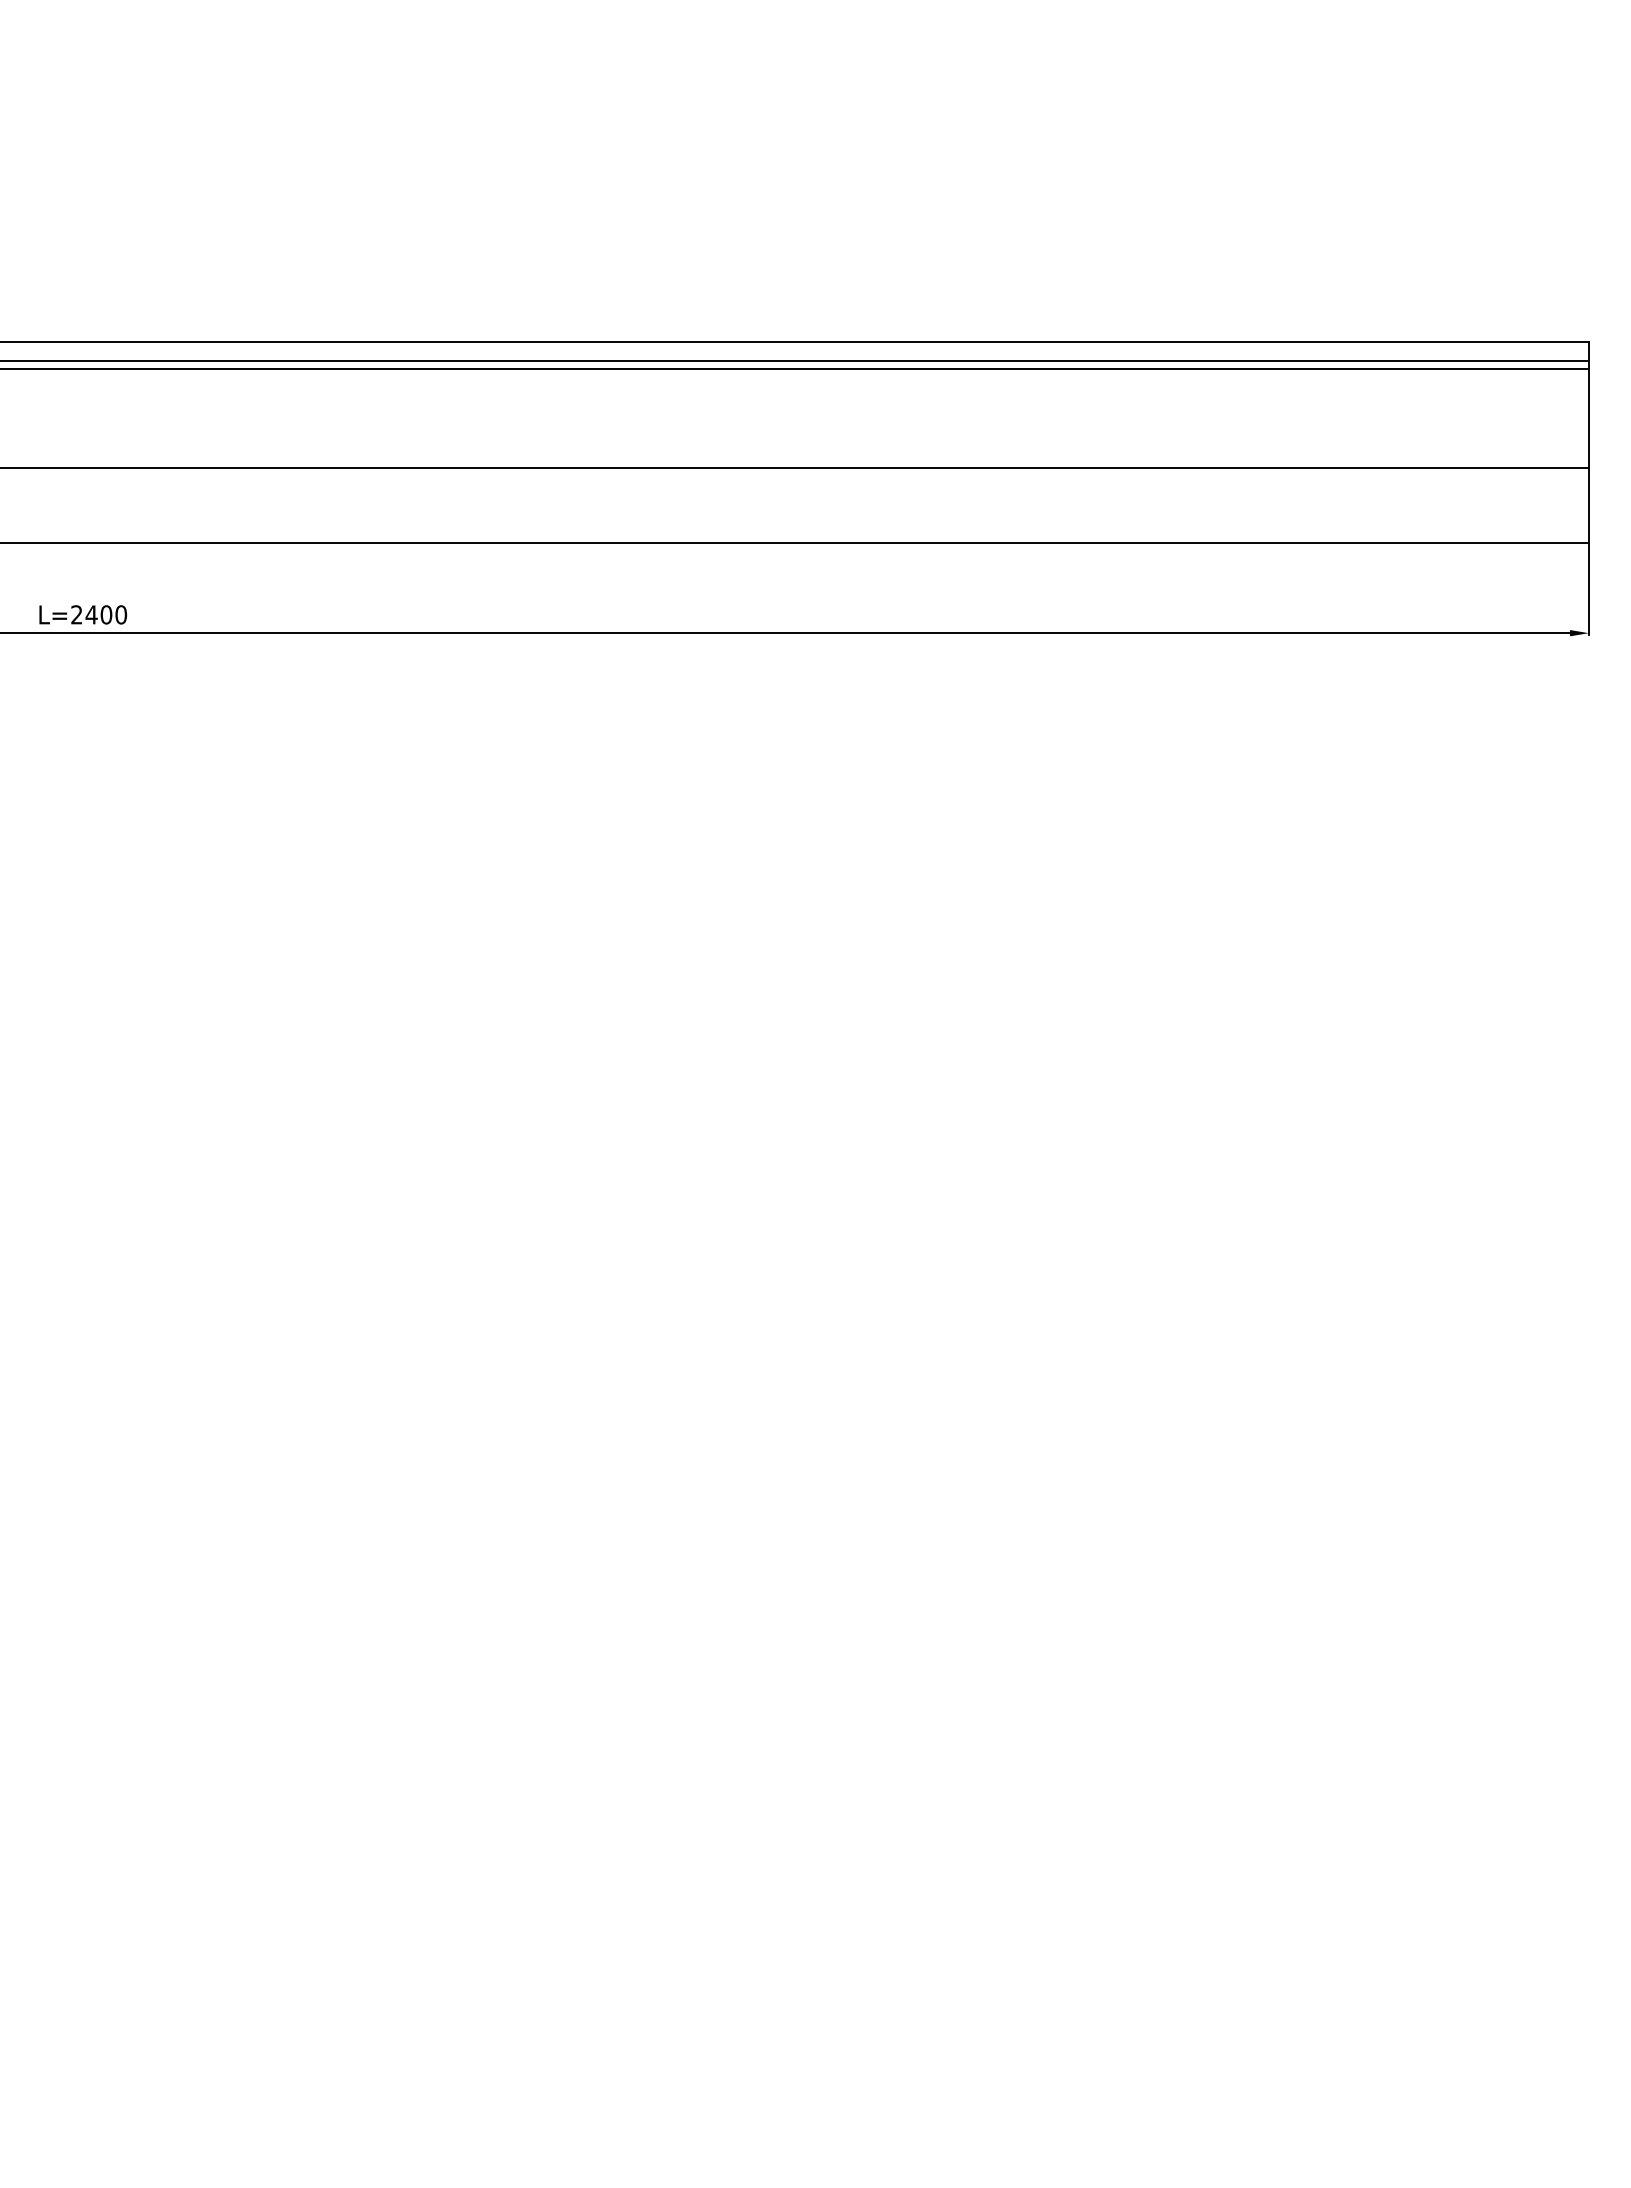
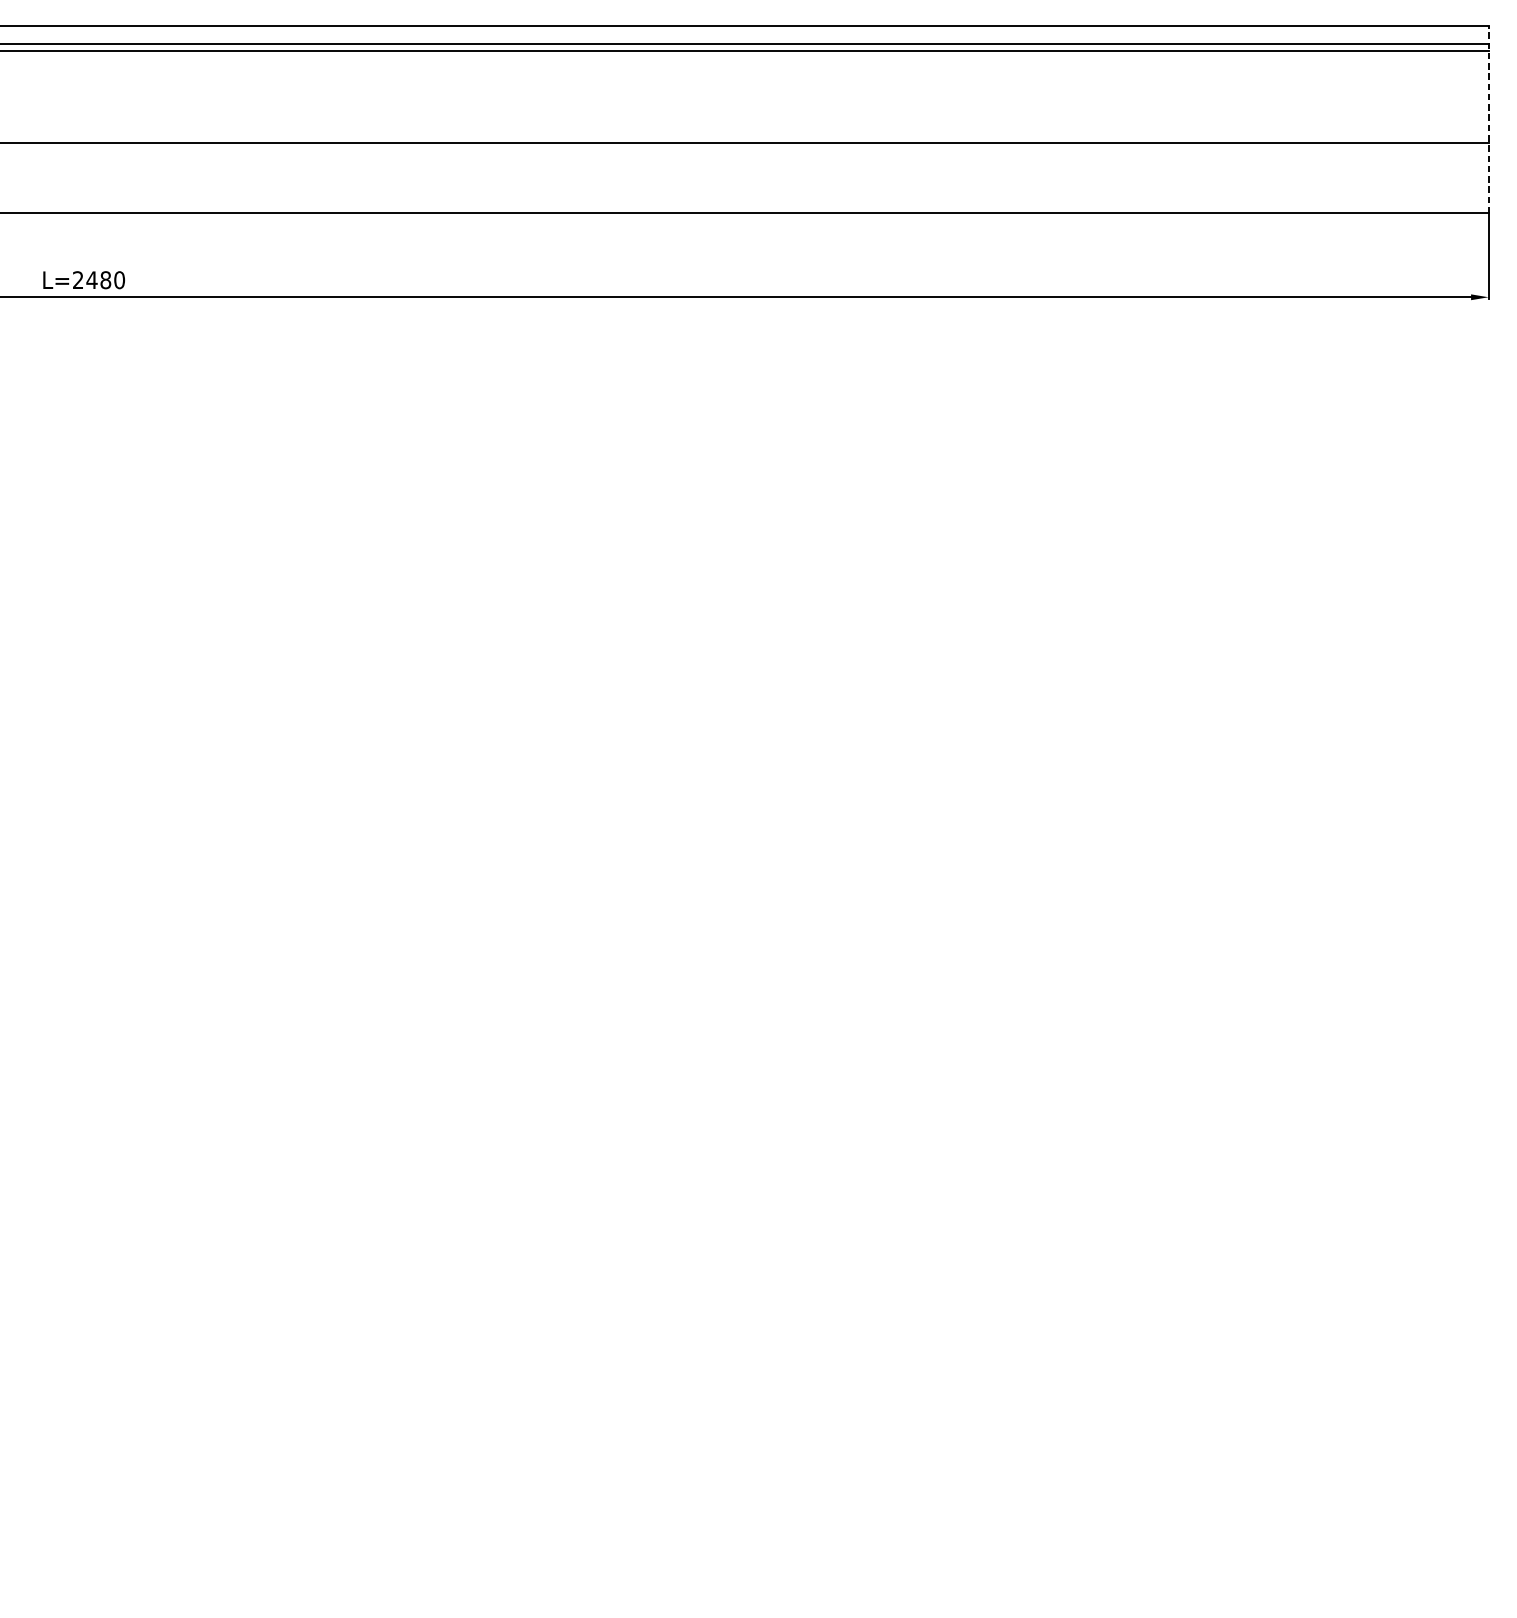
line: (1588, 442) -> (1488, 119), solid -> dashed
text: (106, 614) -> (105, 279), L=2400 -> L=2480

